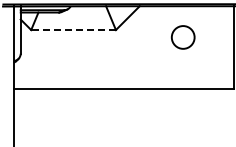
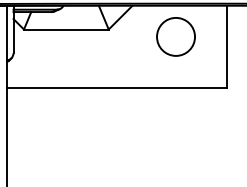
line: (72, 30) -> (65, 29), dashed -> solid
circle: (182, 37) -> (175, 36), size x1.67

